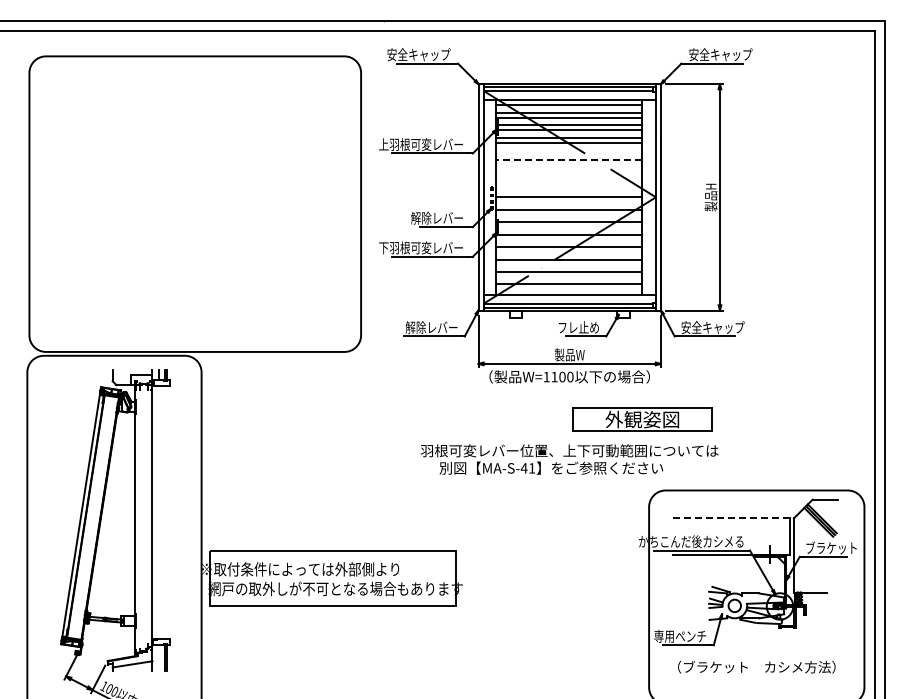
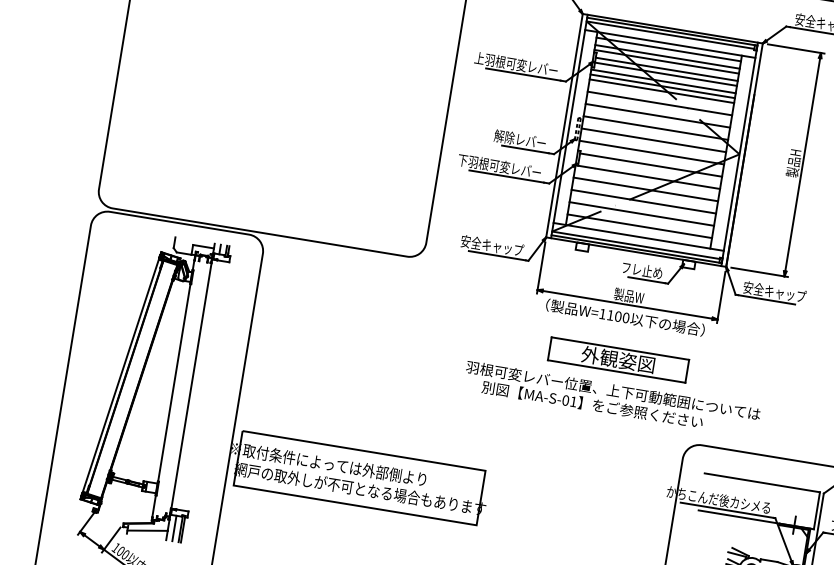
line: (568, 147) -> (661, 91), added
line: (568, 160) -> (659, 103), dashed -> solid
line: (568, 172) -> (657, 115), added
line: (568, 184) -> (655, 127), added
text: (426, 327) -> (492, 245), 解除レバー -> 安全キャップ
part: (642, 419) -> (618, 359), moved
text: (523, 468) -> (565, 400), MA-S-41 -> MA-S-01
line: (730, 517) -> (761, 482), dashed -> solid
line: (158, 657) -> (174, 528), added

